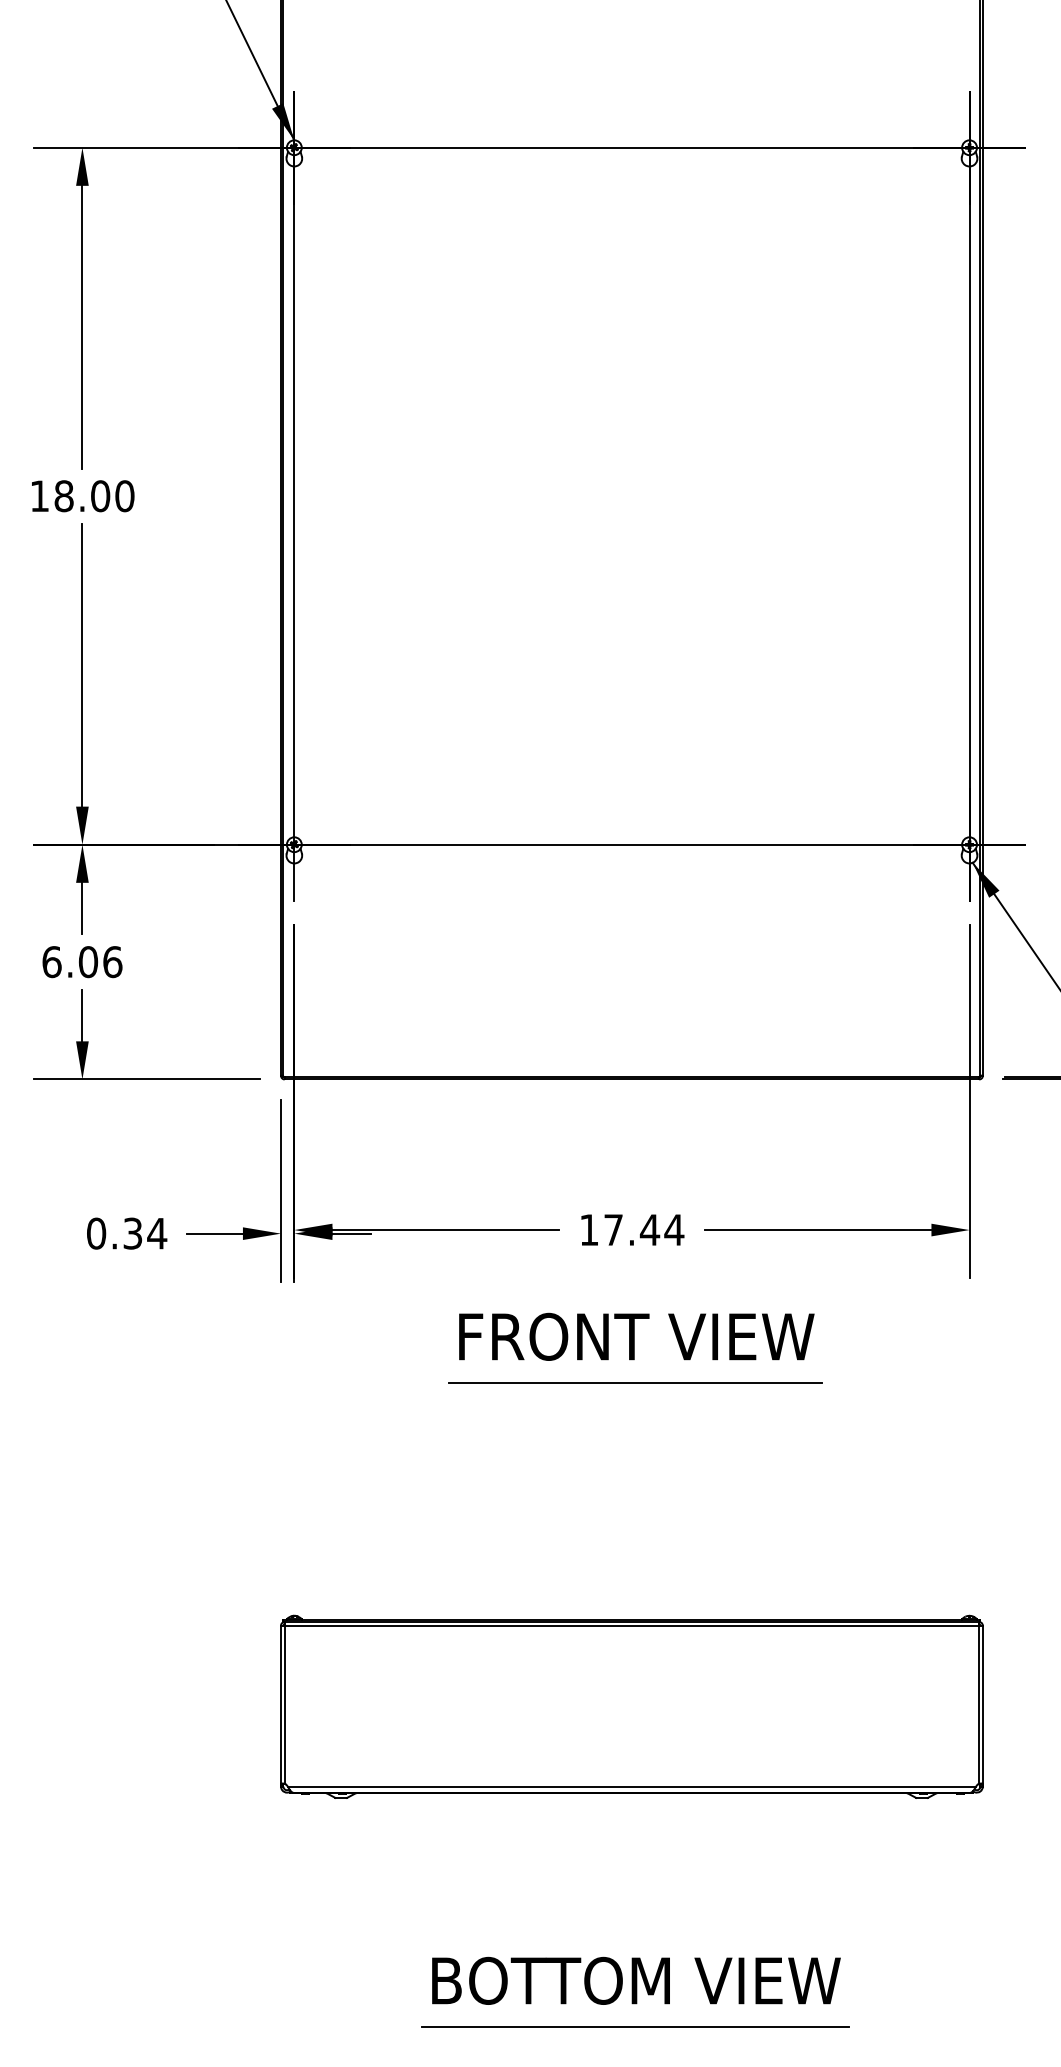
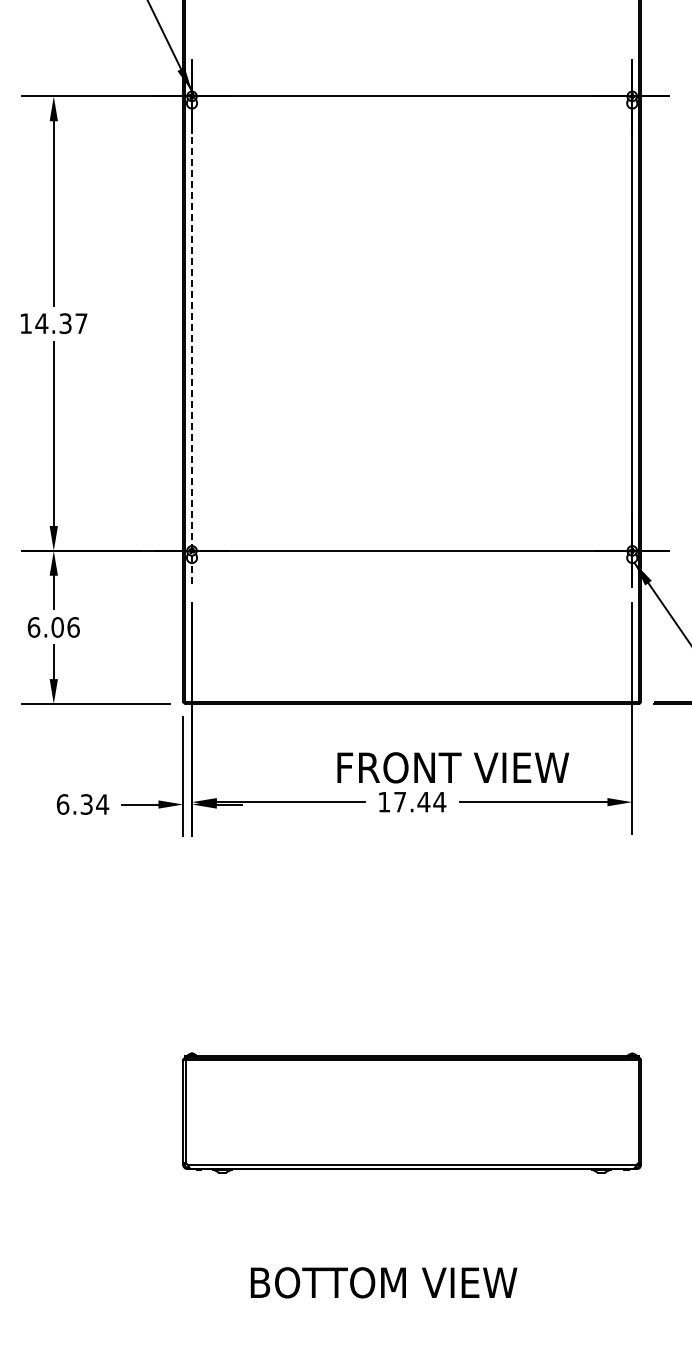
text: (94, 496) -> (61, 323), 18.00 -> 14.37
line: (295, 496) -> (192, 323), solid -> dashed
text: (95, 1233) -> (62, 804), 0.34 -> 6.34
text: (637, 1336) -> (453, 767), moved
line: (635, 1382) -> (414, 901), removed
text: (635, 1980) -> (383, 1282), moved
line: (635, 2026) -> (414, 1321), removed

